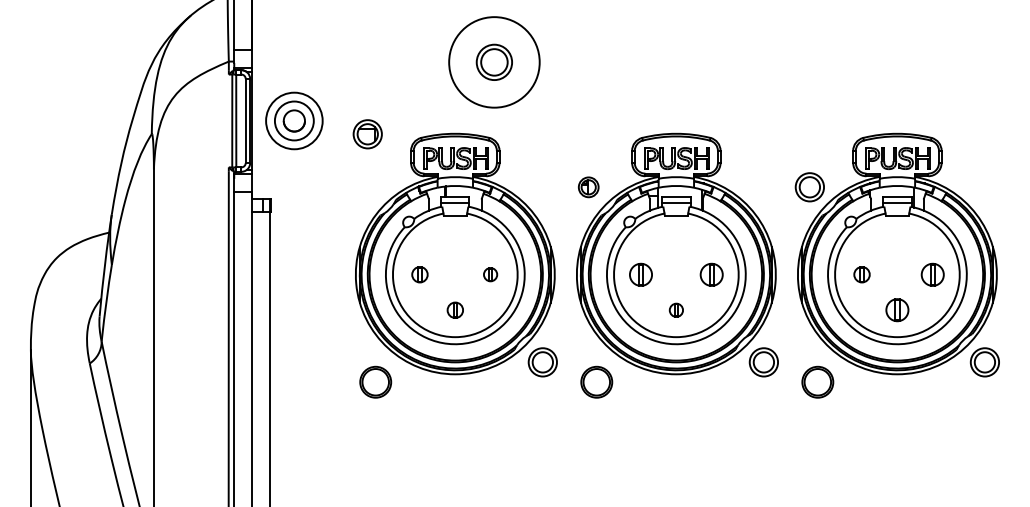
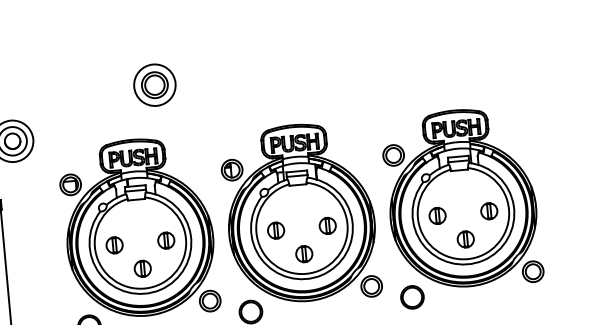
circle: (494, 62) -> (154, 85), size x0.62
part: (367, 134) -> (70, 185), moved
part: (588, 187) -> (231, 170), size x1.43
part: (419, 274) -> (114, 245), size x1.43
part: (490, 274) -> (166, 240), size x1.67
part: (861, 274) -> (437, 215), size x1.43
part: (455, 310) -> (142, 269), size x1.43
part: (676, 310) -> (304, 254), size x1.67

